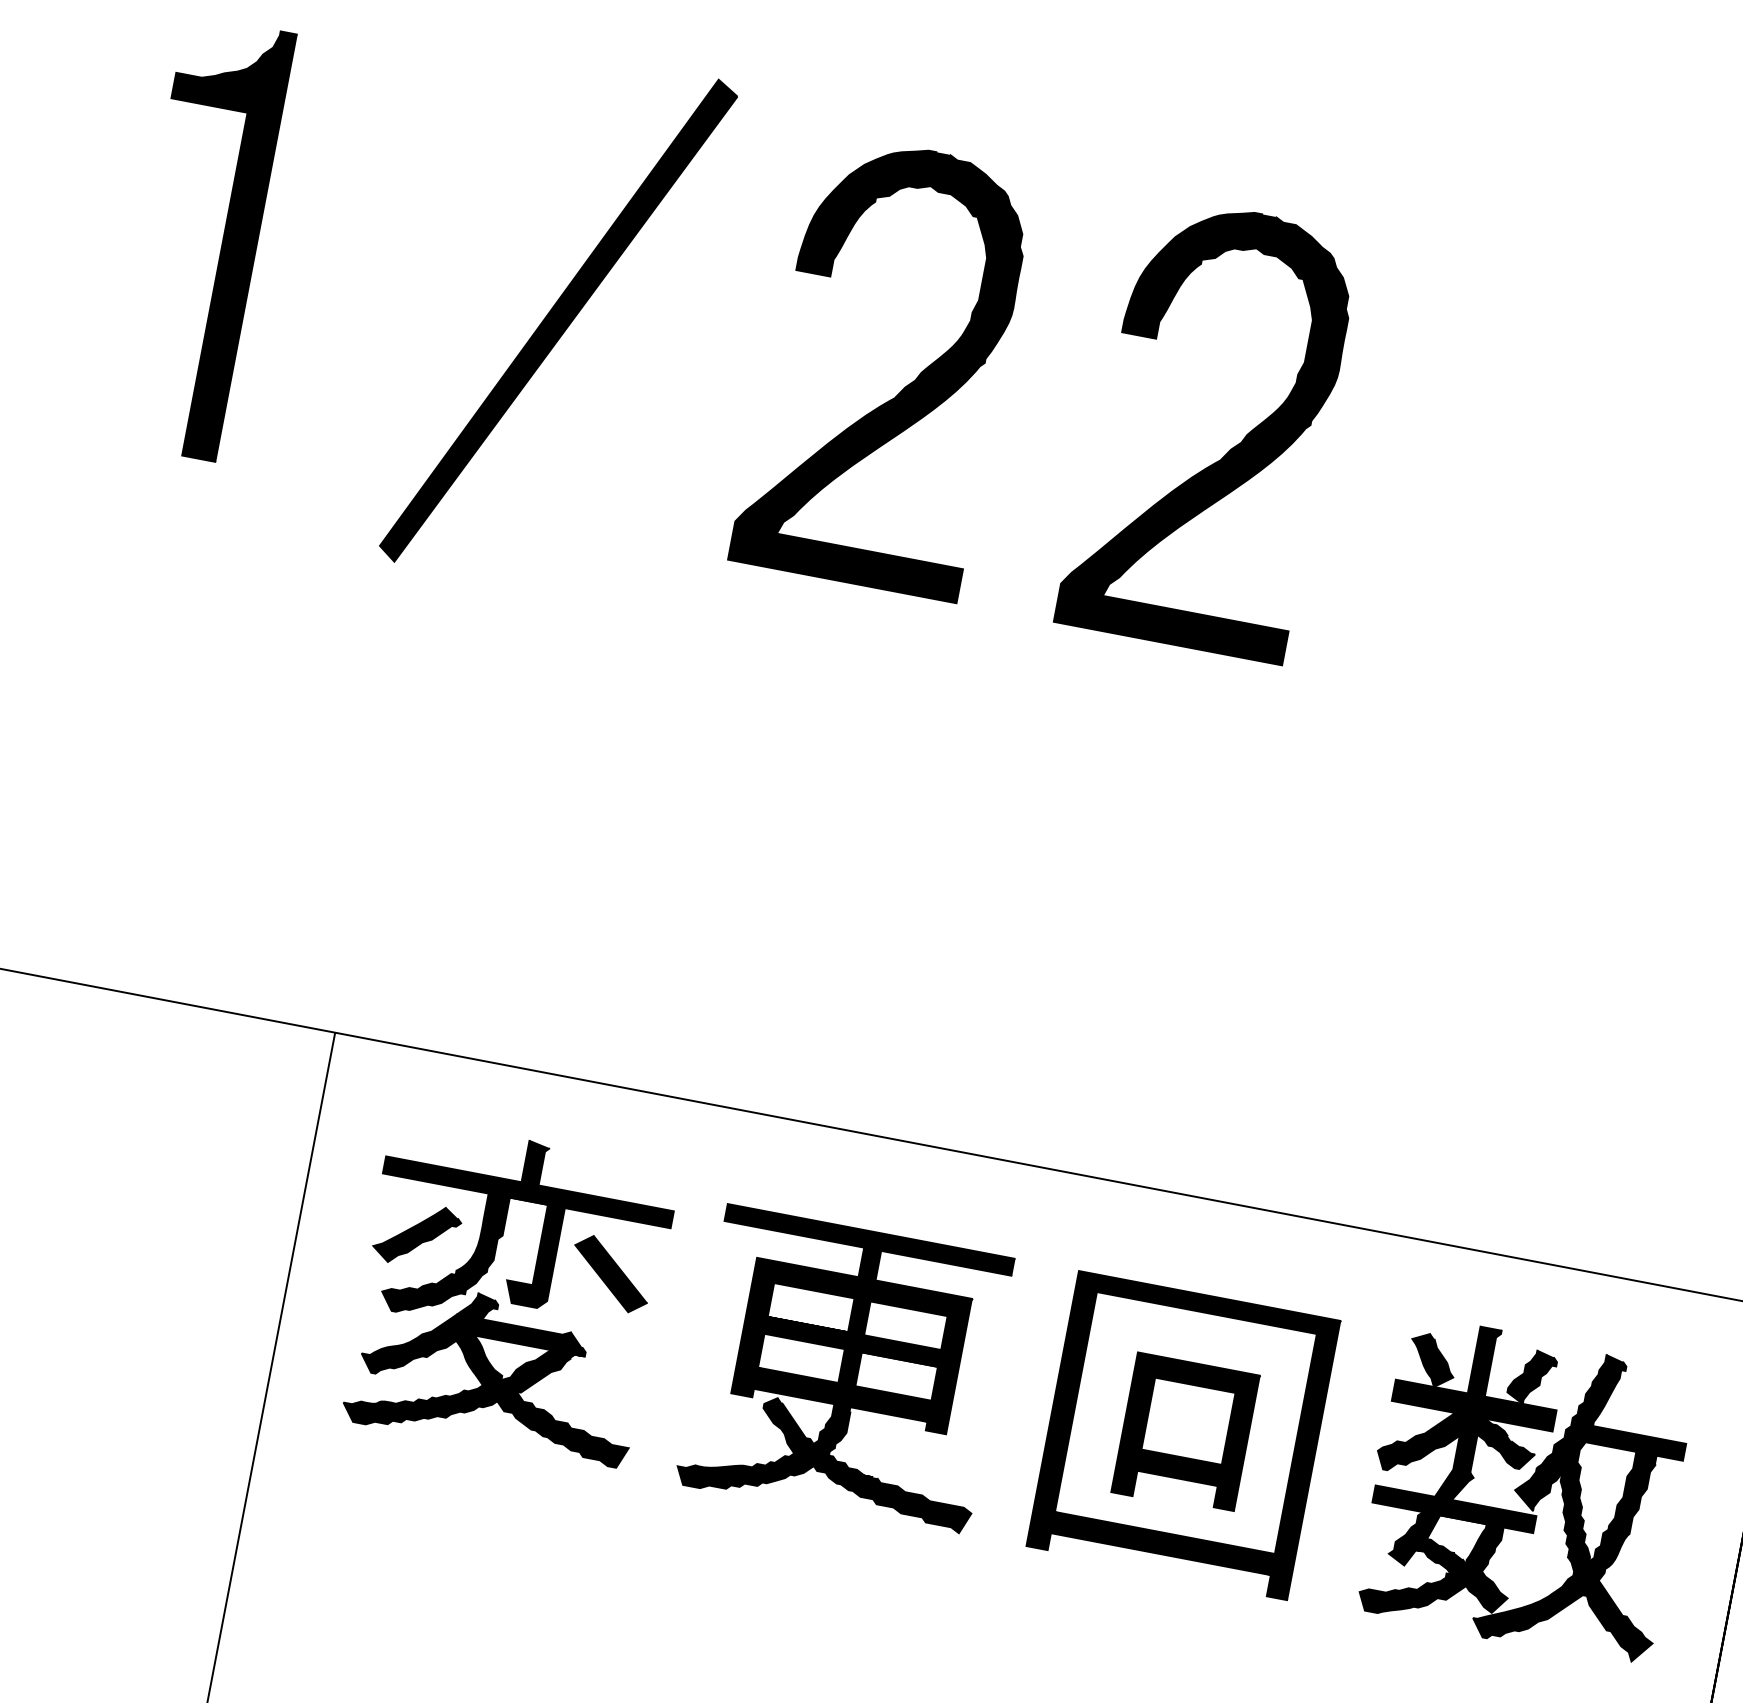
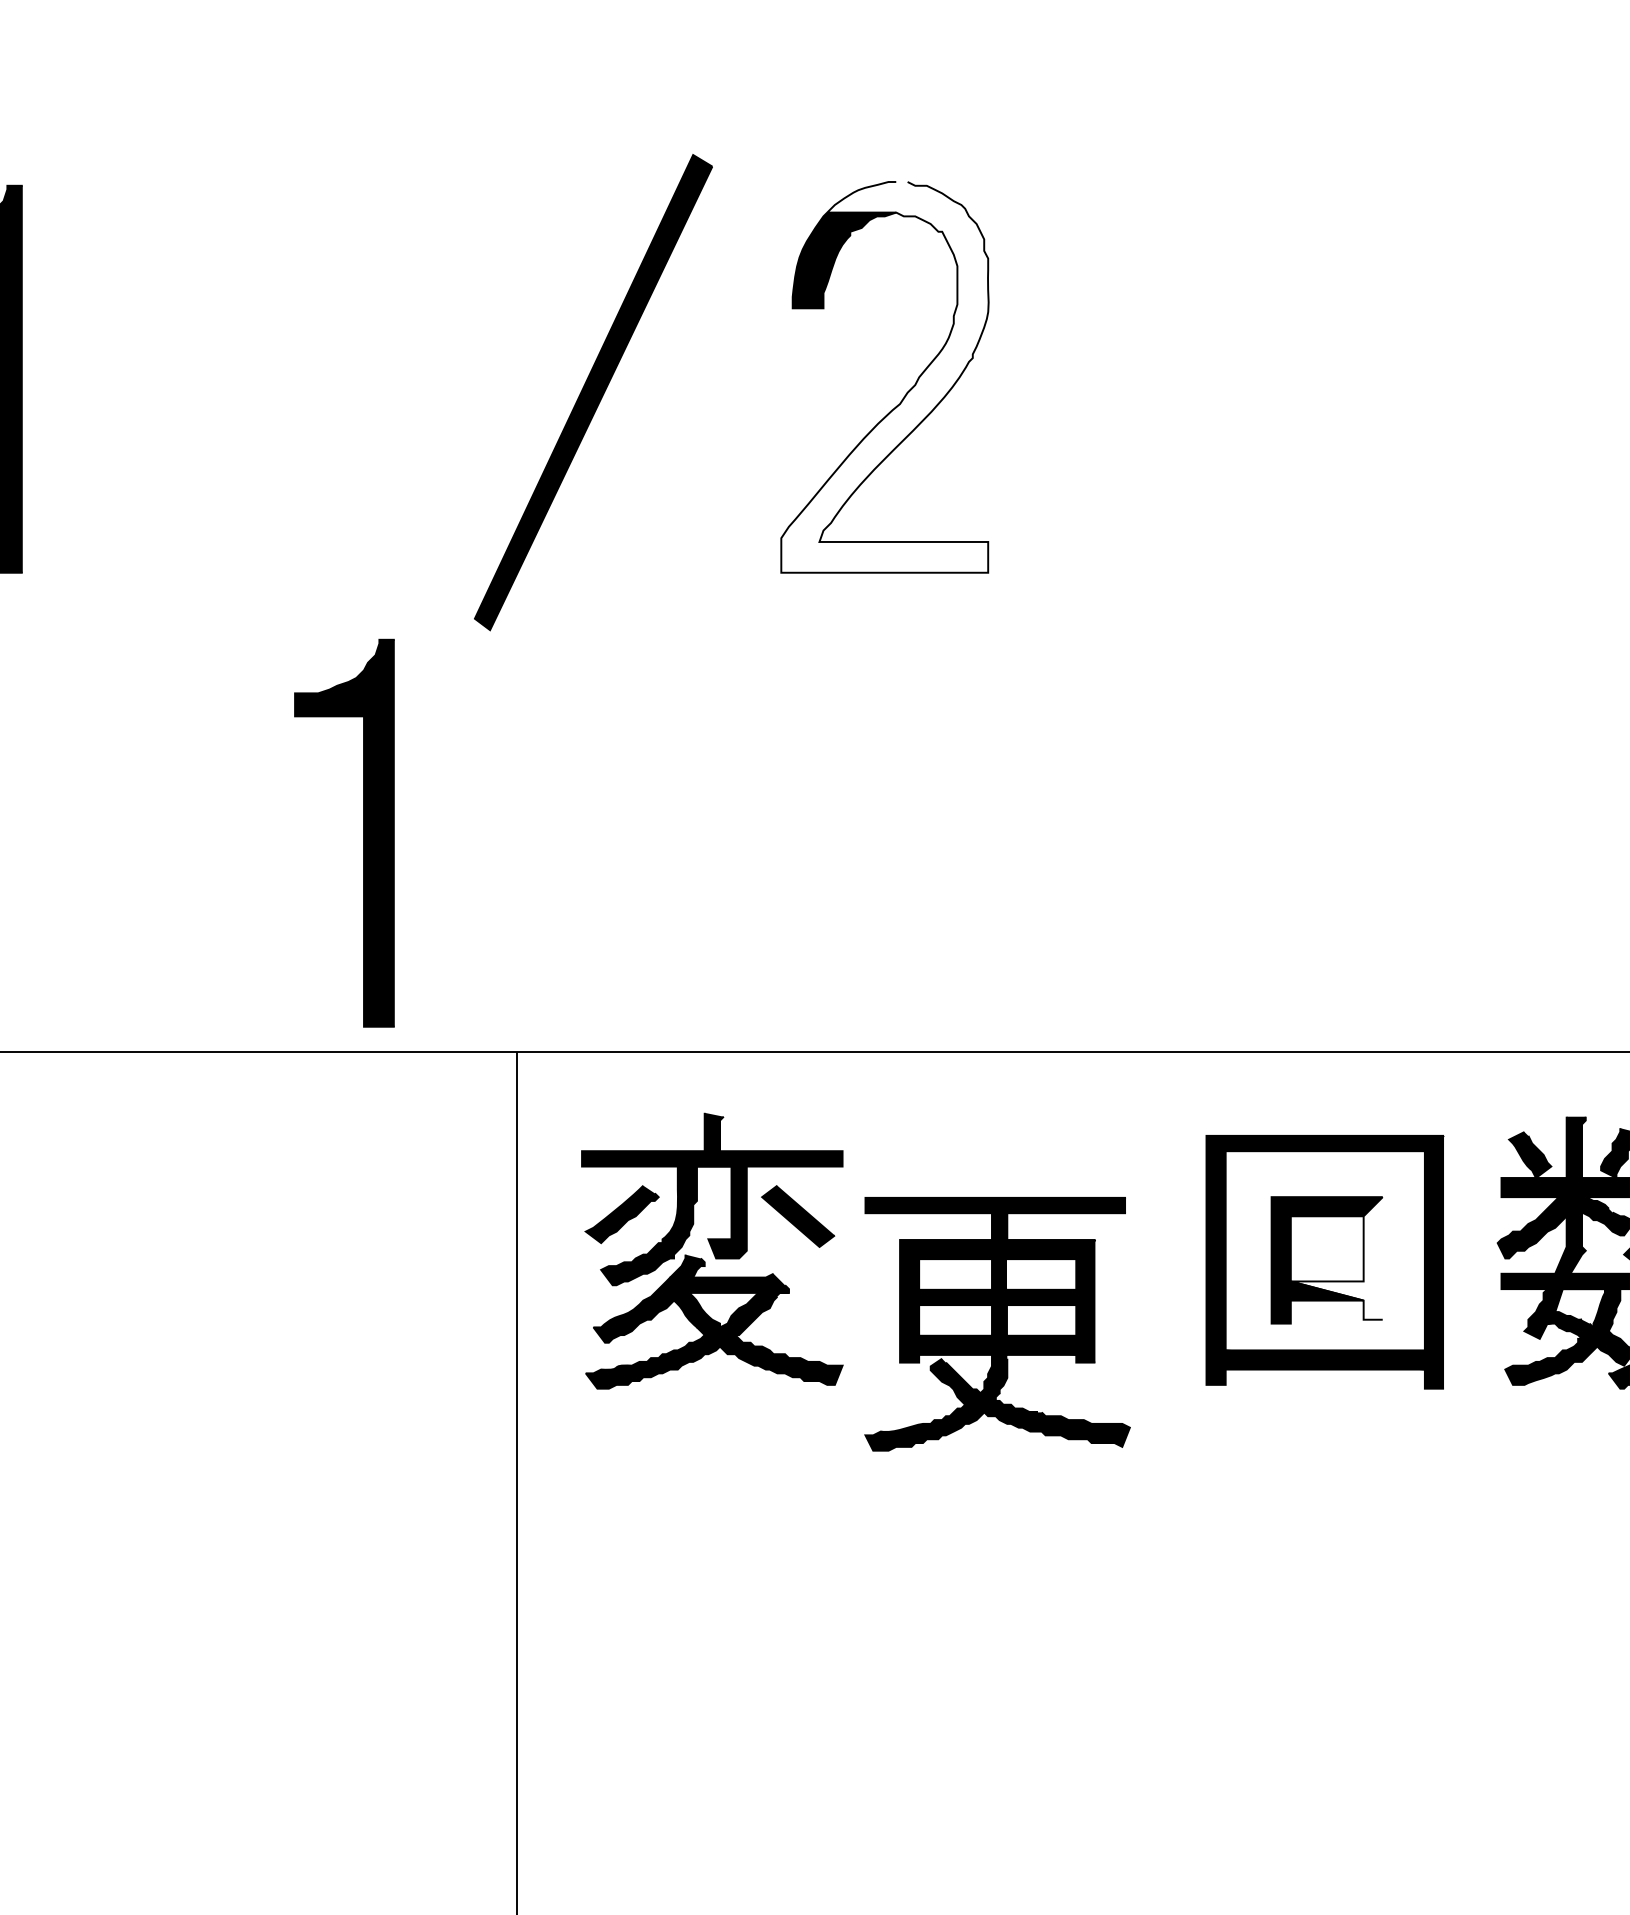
part: (222, 240) -> (363, 832), moved
fill: (883, 365) -> (884, 377), removed
part: (1230, 449) -> (1201, 392), removed
part: (846, 1371) -> (997, 1324), moved
fill: (1196, 1433) -> (1336, 1258), removed

